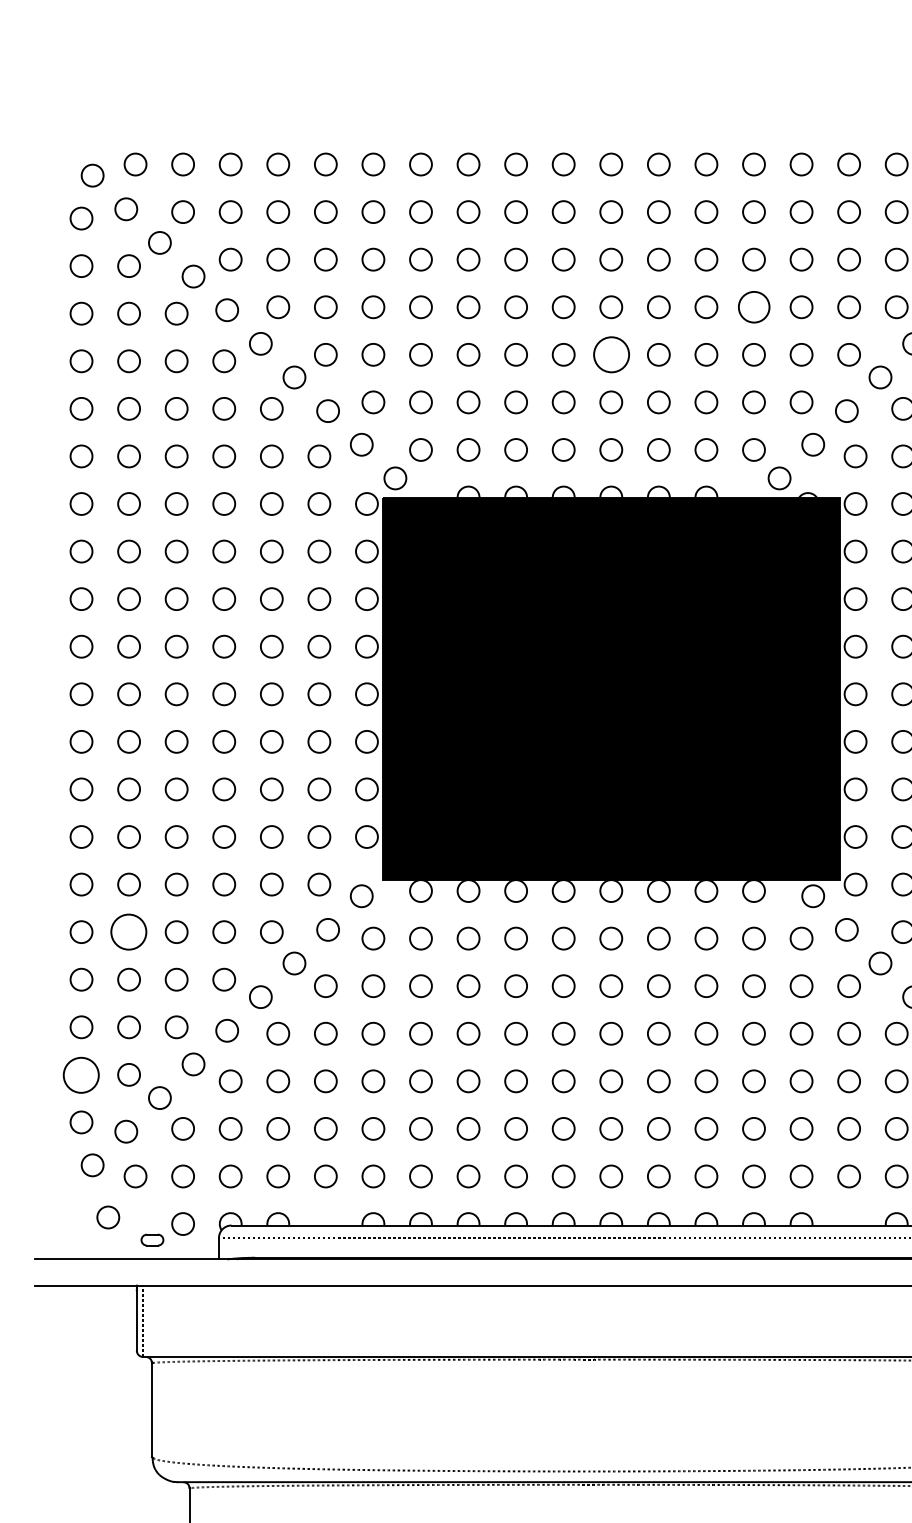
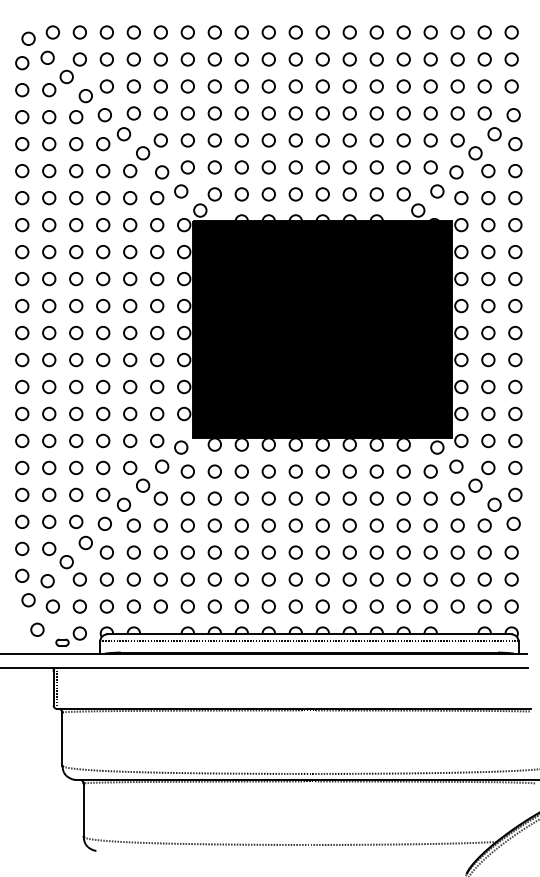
circle: (753, 307) -> (403, 113), size x0.71
circle: (610, 354) -> (322, 140), size x0.62
circle: (129, 931) -> (49, 467), size x0.62
circle: (81, 1074) -> (22, 548), size x0.62

